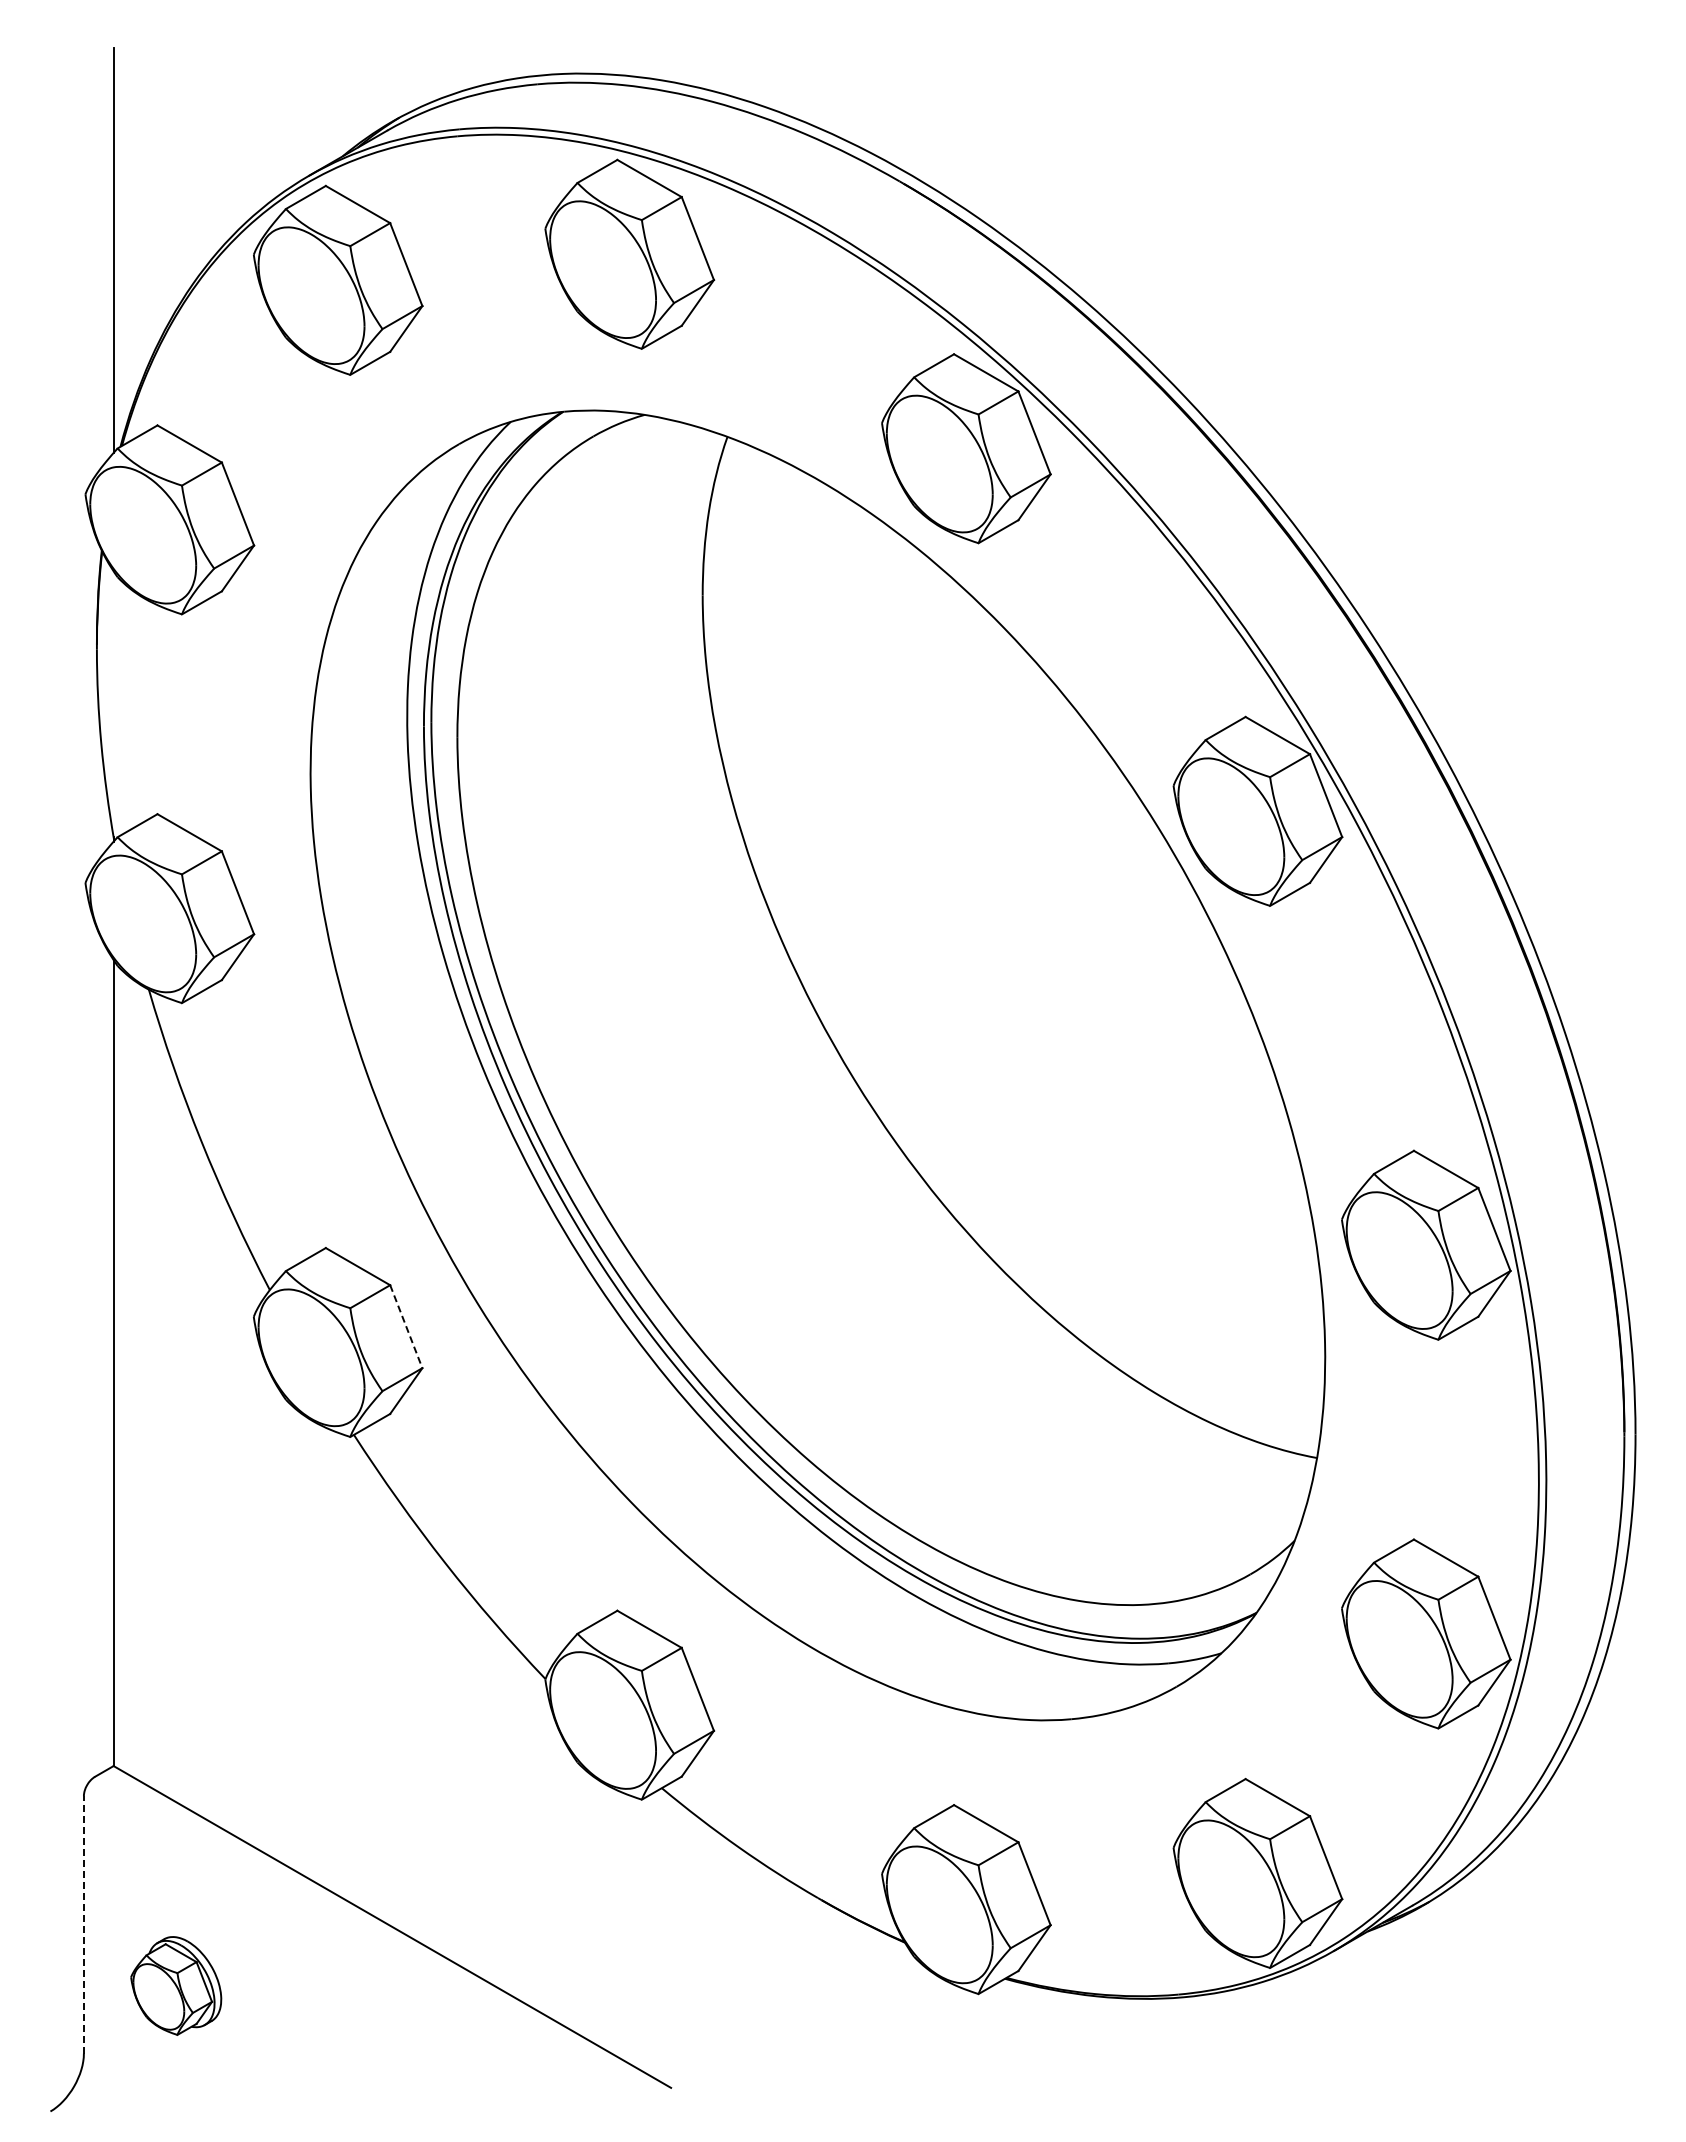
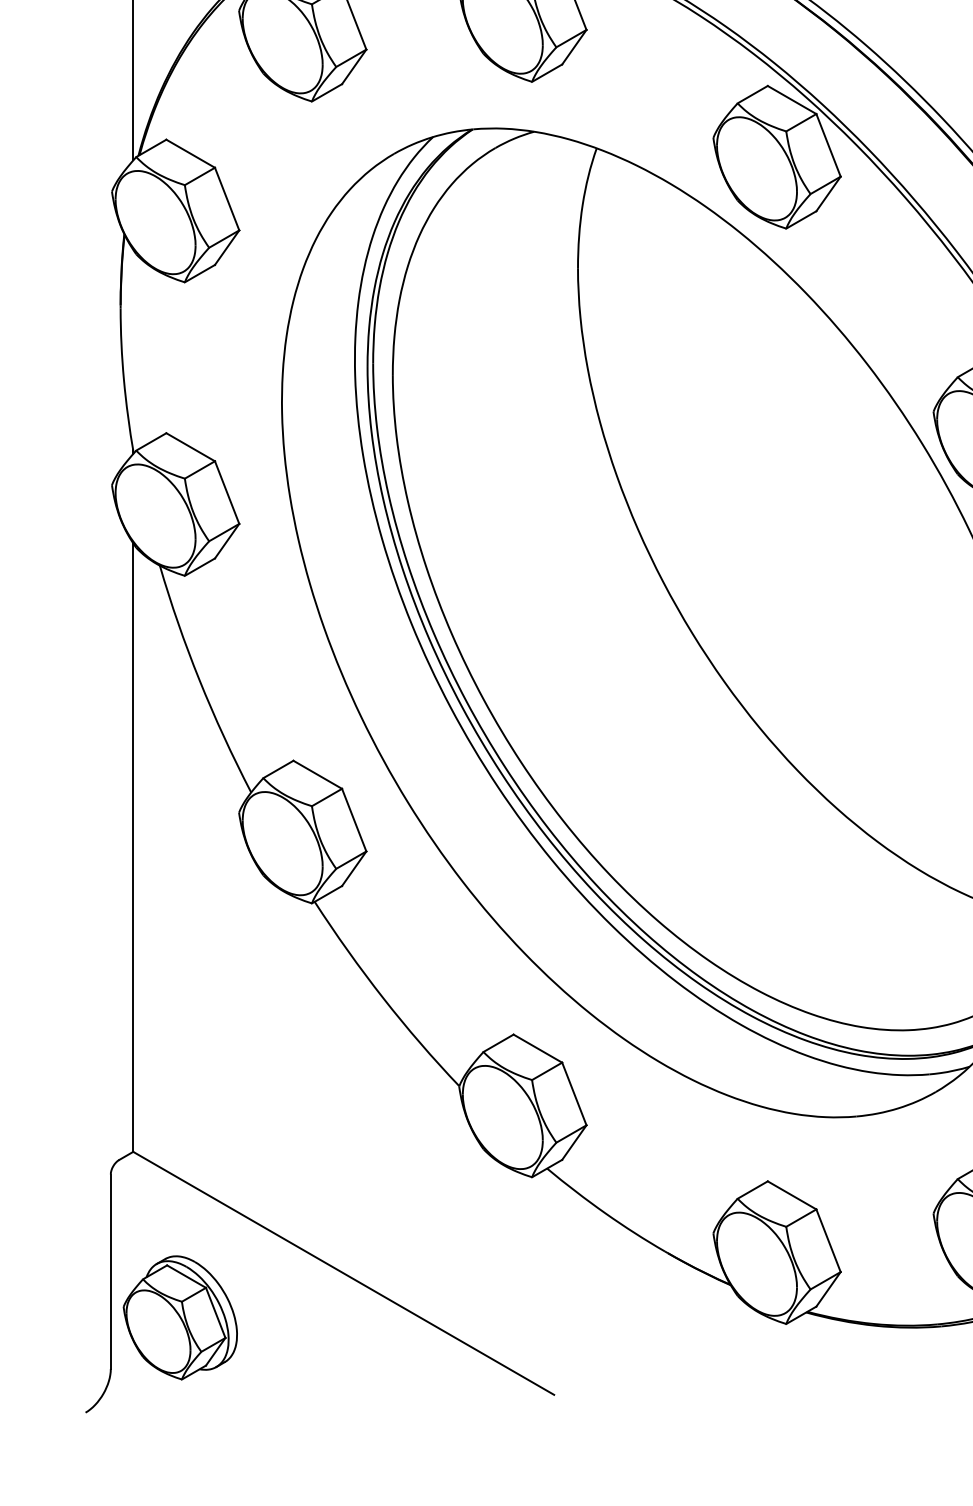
line: (406, 1327) -> (354, 820), dashed -> solid
line: (83, 1924) -> (110, 1271), dashed -> solid
part: (176, 1985) -> (180, 1317), size x1.67

